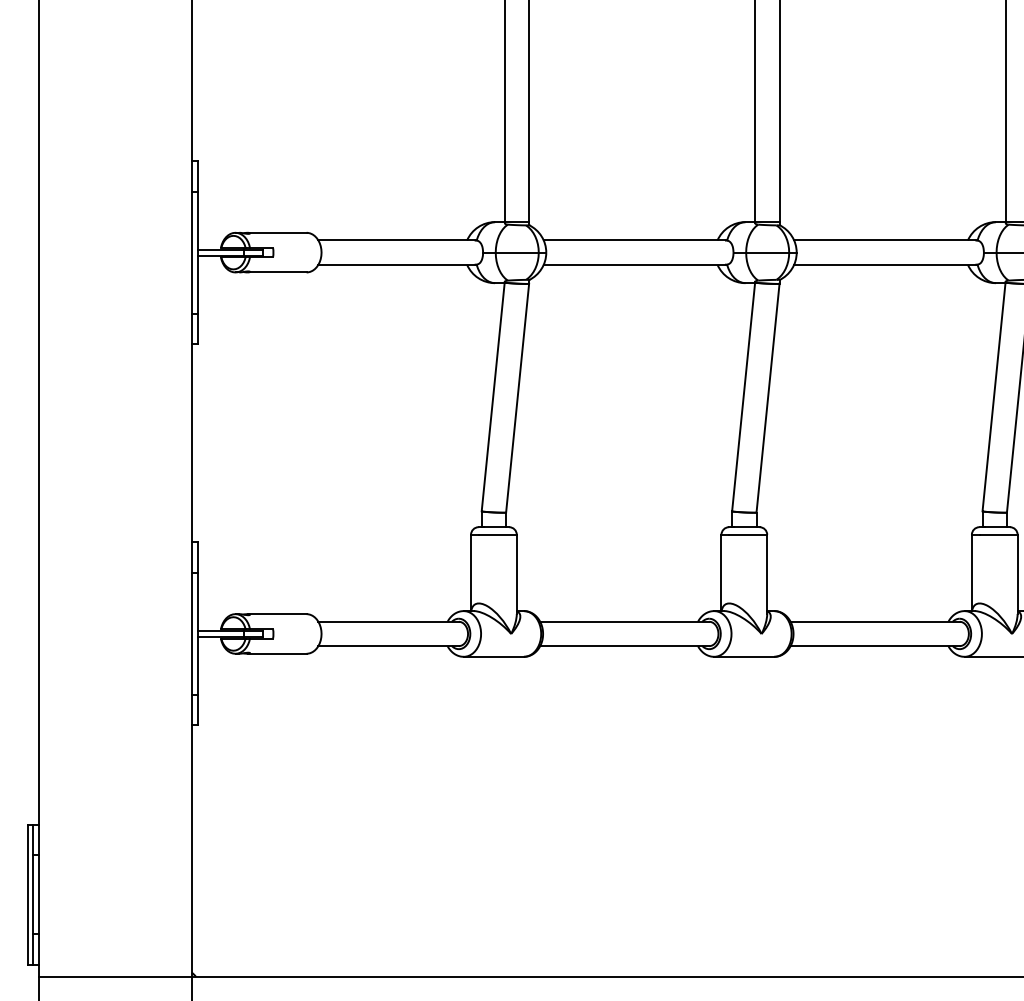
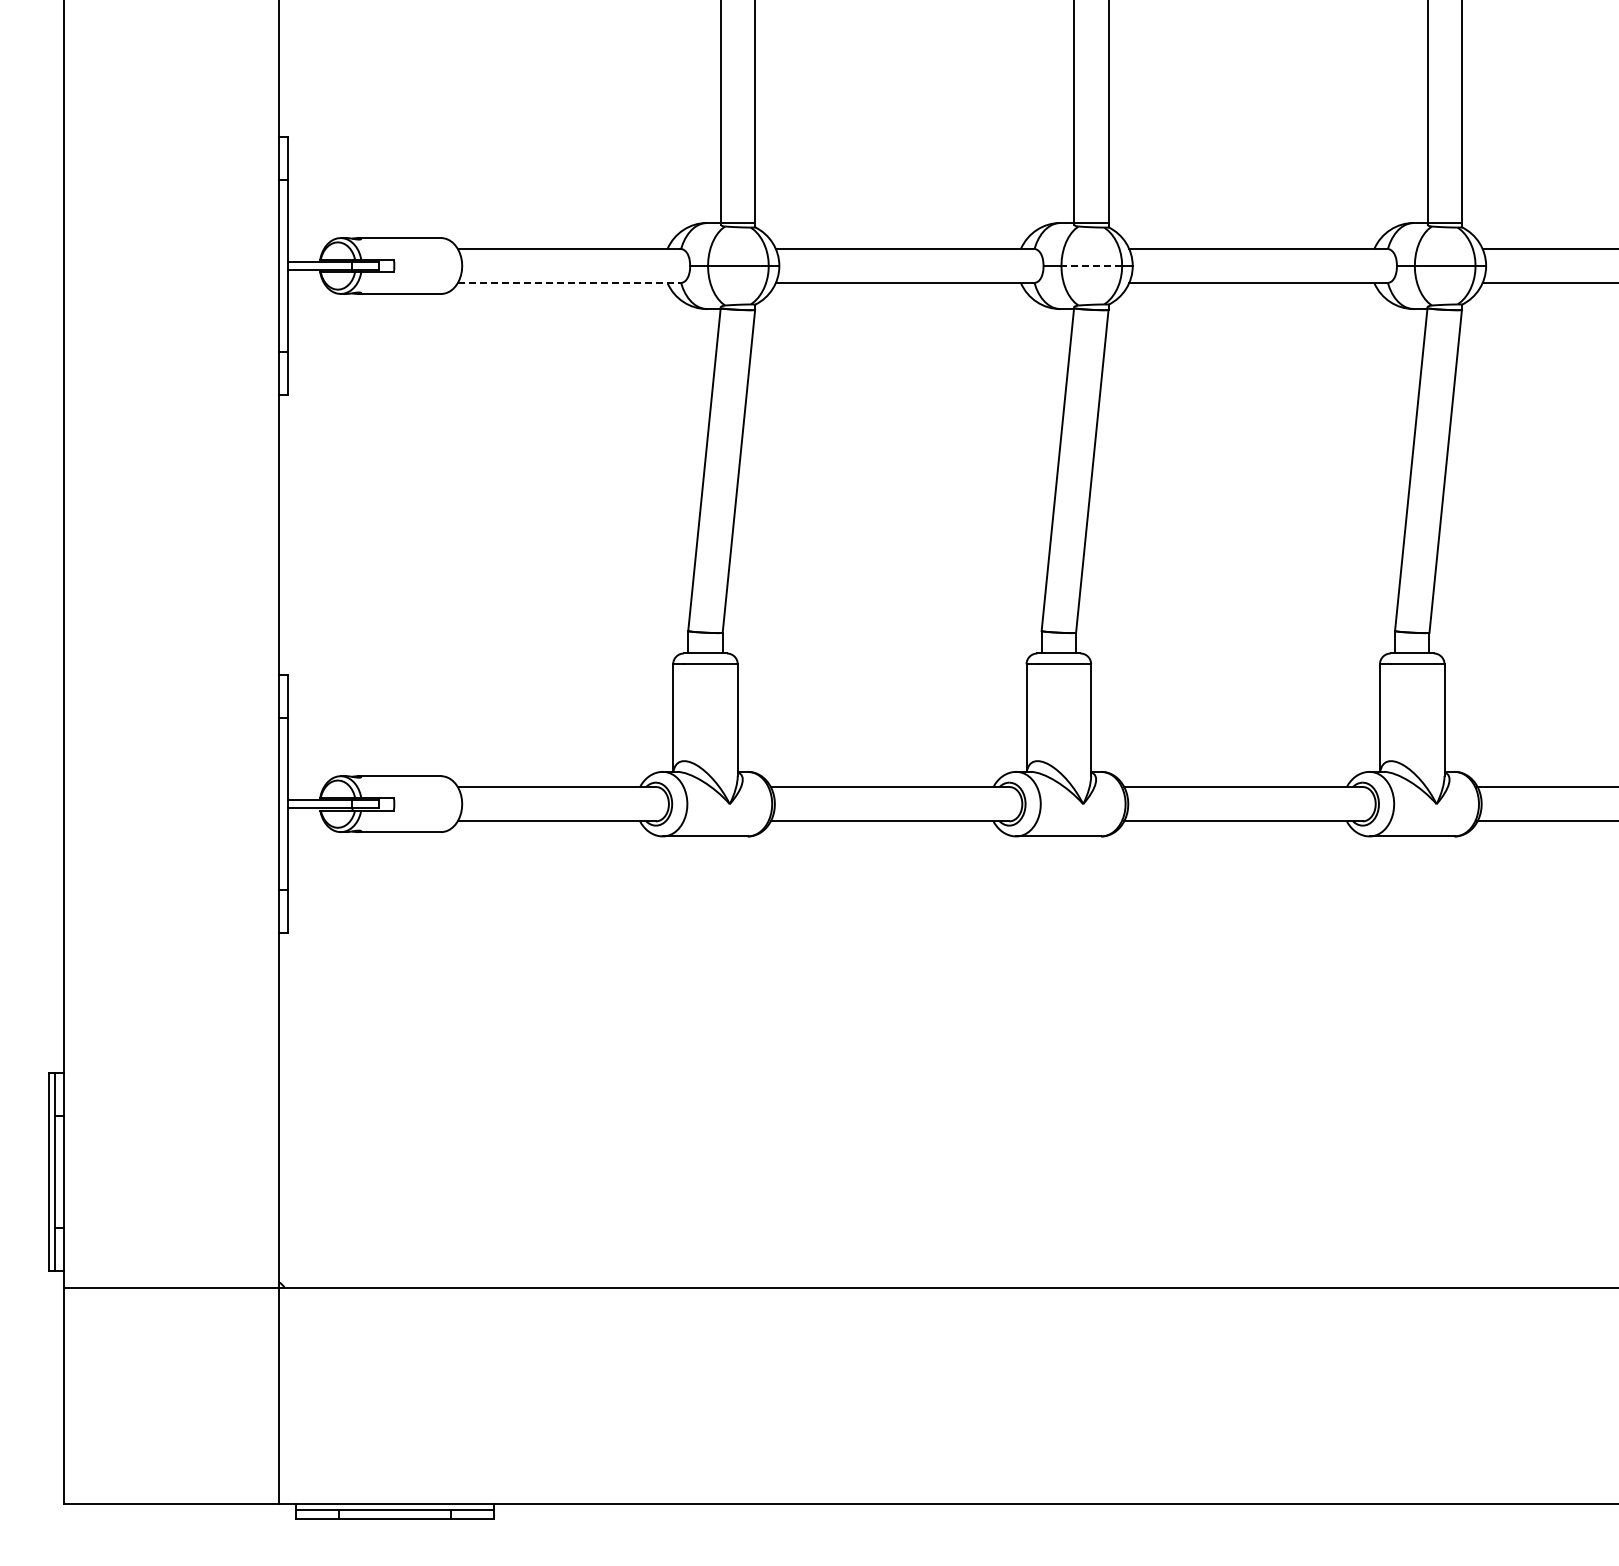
line: (767, 252) -> (1091, 266), solid -> dashed
line: (396, 265) -> (568, 283), solid -> dashed

